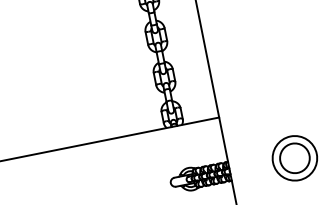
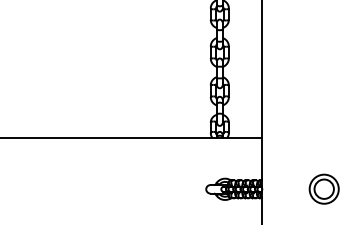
part: (293, 157) -> (323, 188), size x0.7

